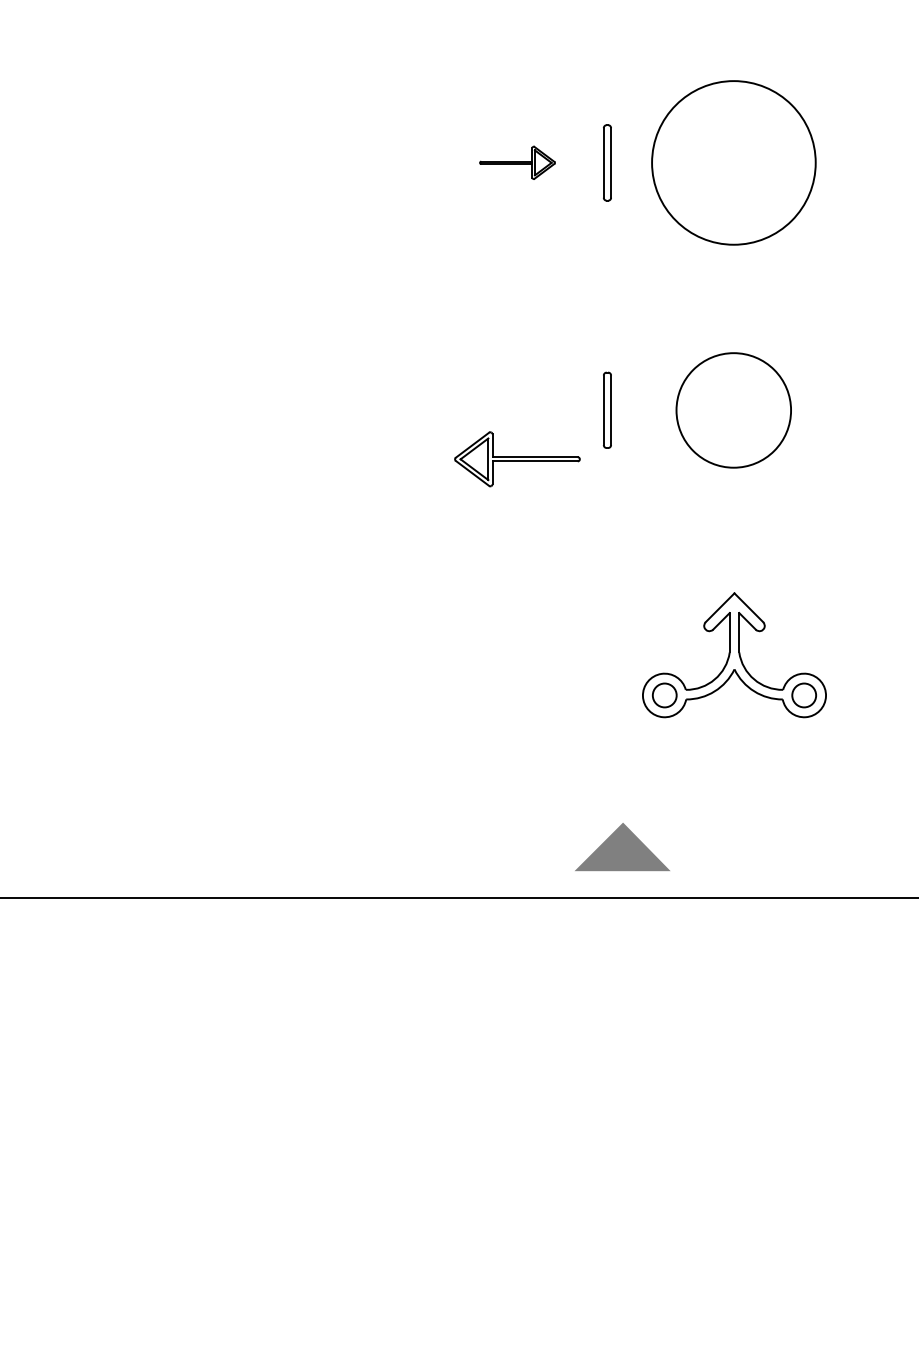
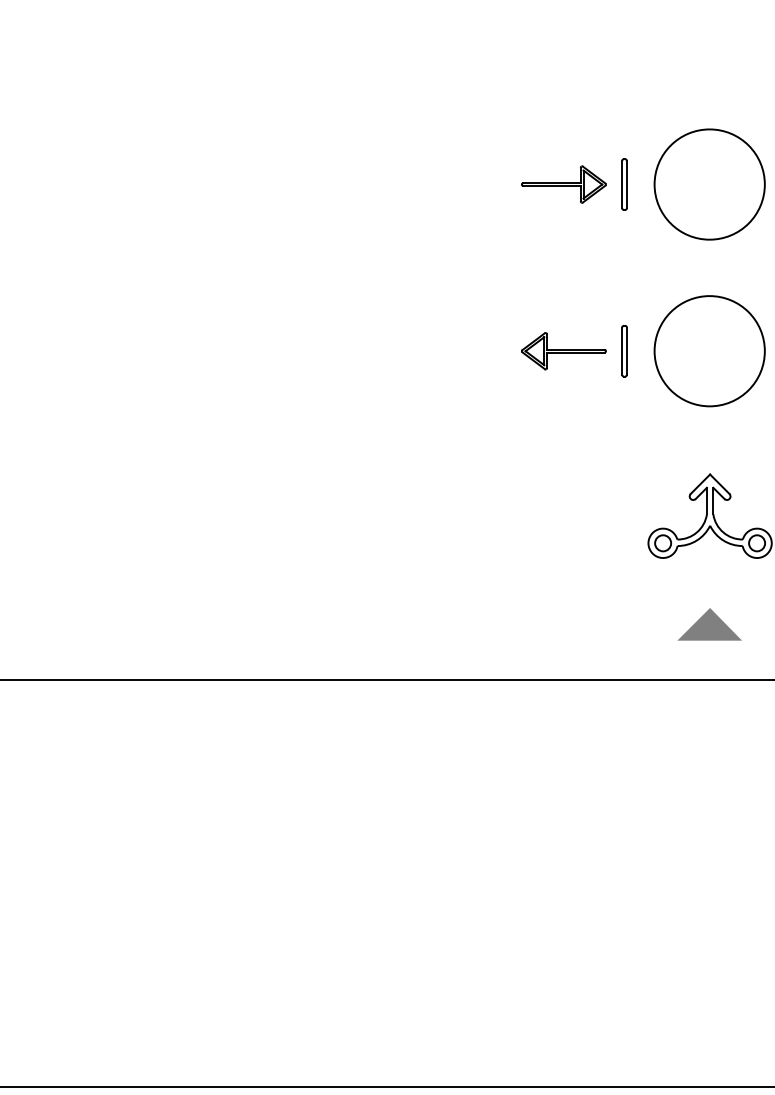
part: (516, 162) -> (563, 184), size x1.67
part: (733, 410) -> (709, 351), size x1.43
part: (516, 459) -> (563, 351), moved
part: (622, 847) -> (709, 624), moved

